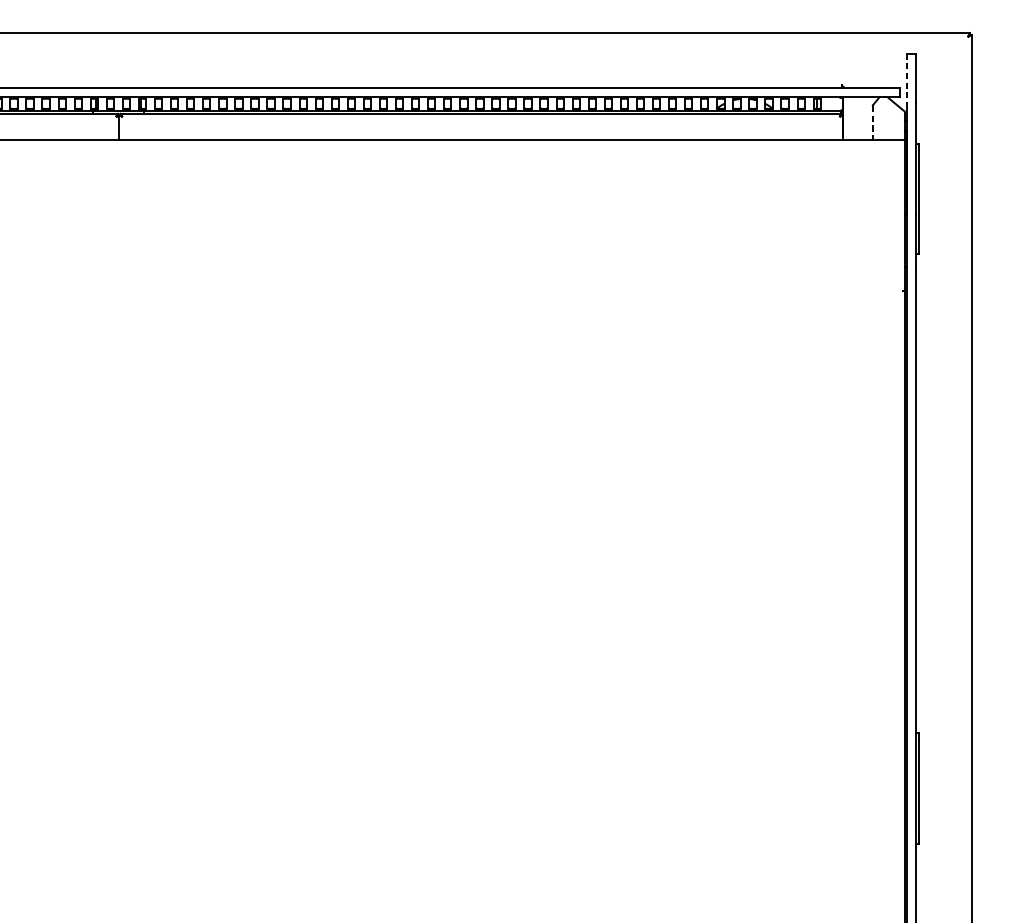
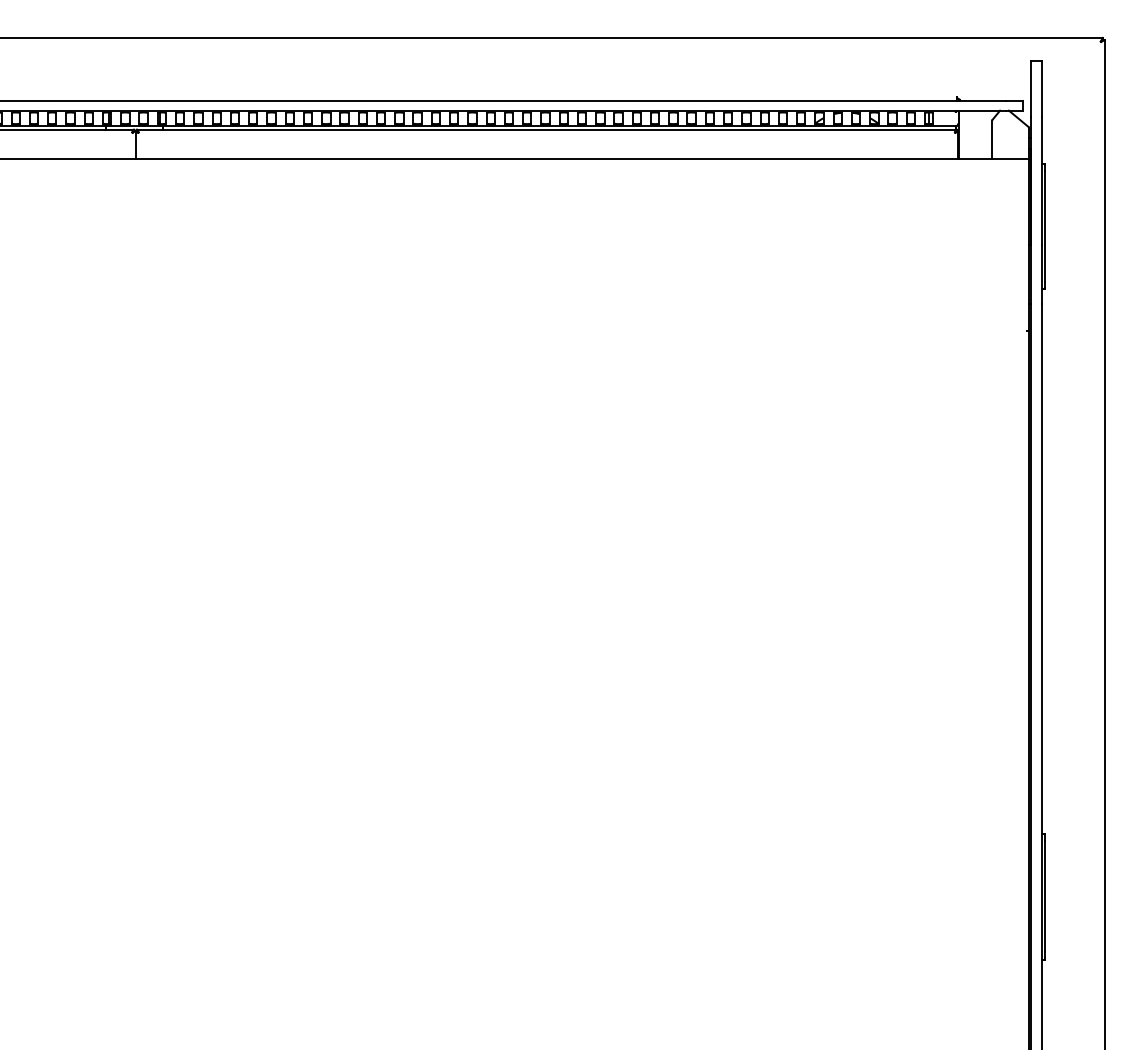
line: (907, 78) -> (1031, 89), dashed -> solid
line: (872, 123) -> (992, 140), dashed -> solid

